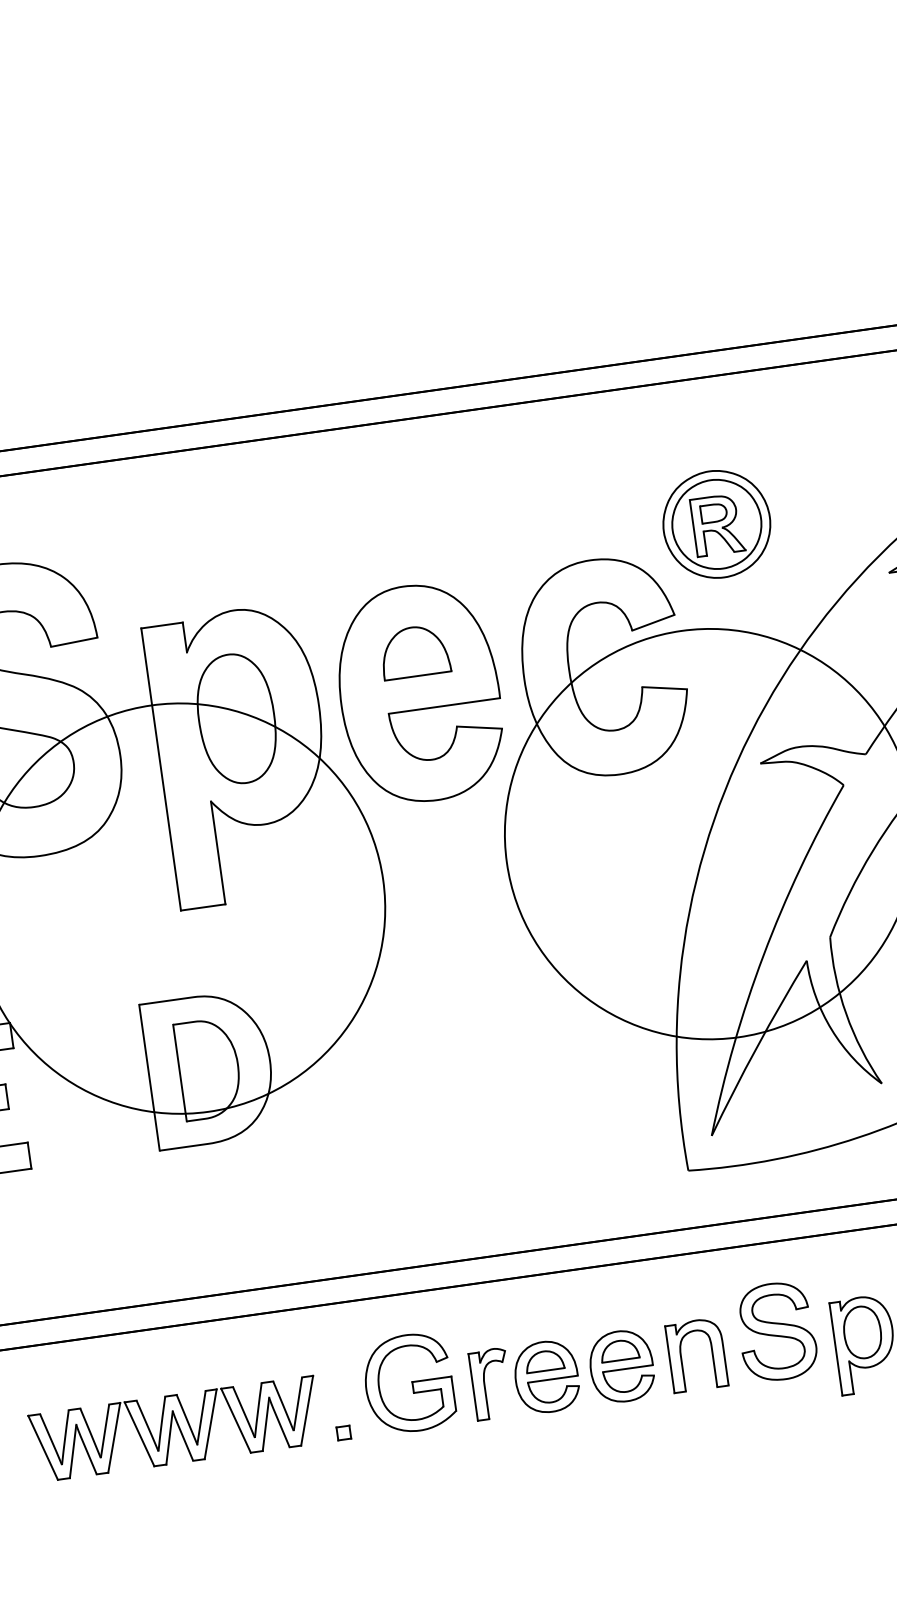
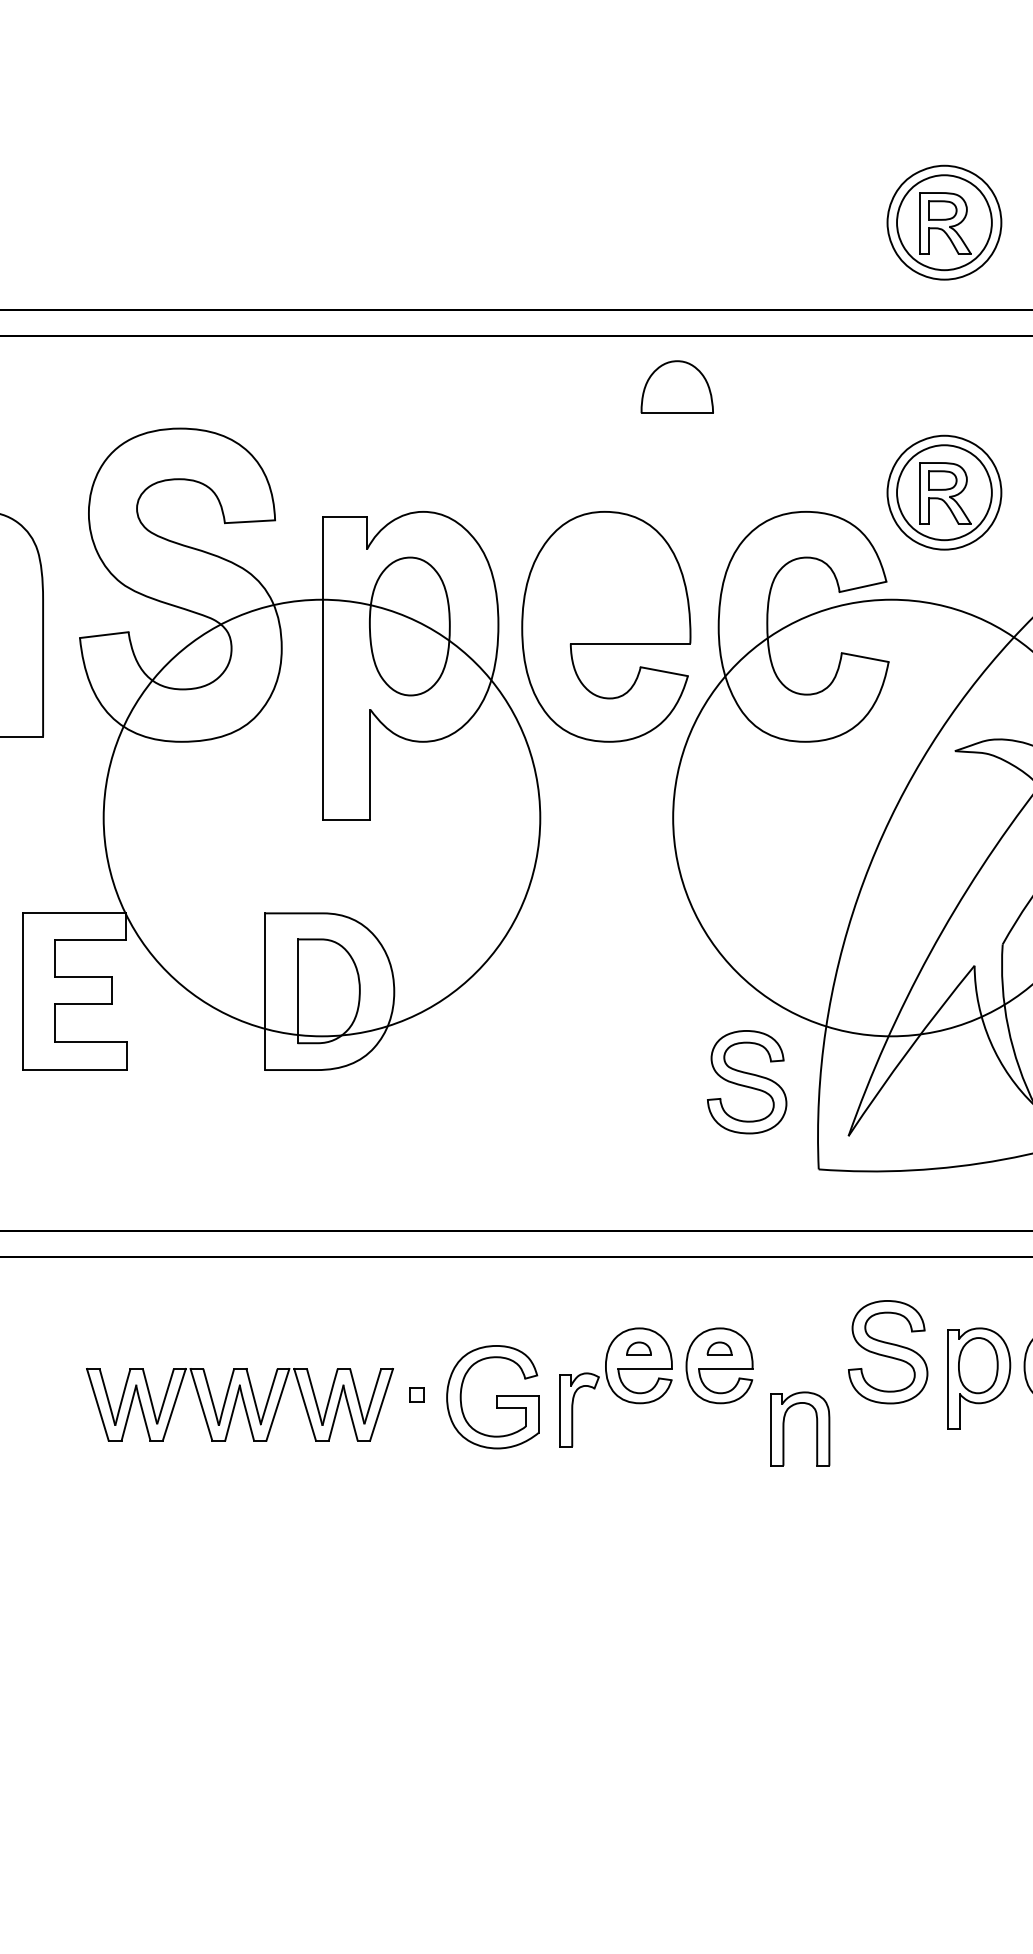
part: (681, 272) -> (944, 222), added
part: (413, 651) -> (676, 386), moved
part: (610, 1099) -> (747, 1082), added
part: (619, 1350) -> (719, 1348), size x0.6
part: (682, 1356) -> (784, 1428), moved
part: (544, 1360) -> (638, 1348), size x0.6
part: (408, 1383) -> (492, 1397), moved
part: (491, 1383) -> (579, 1409), moved
part: (174, 1428) -> (239, 1404), moved

